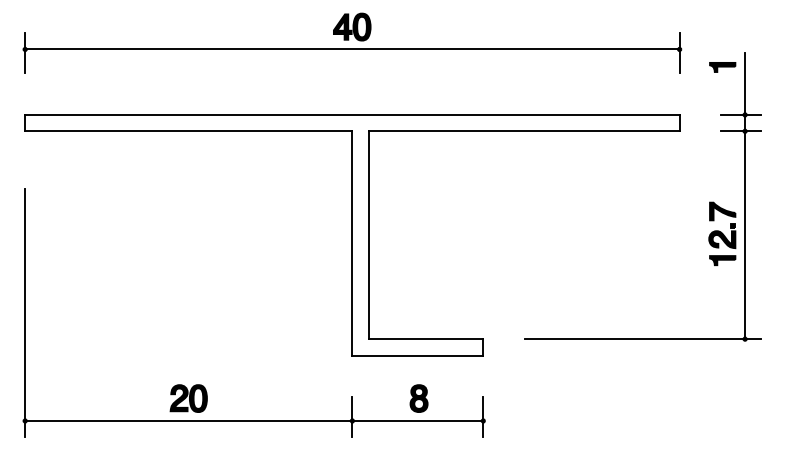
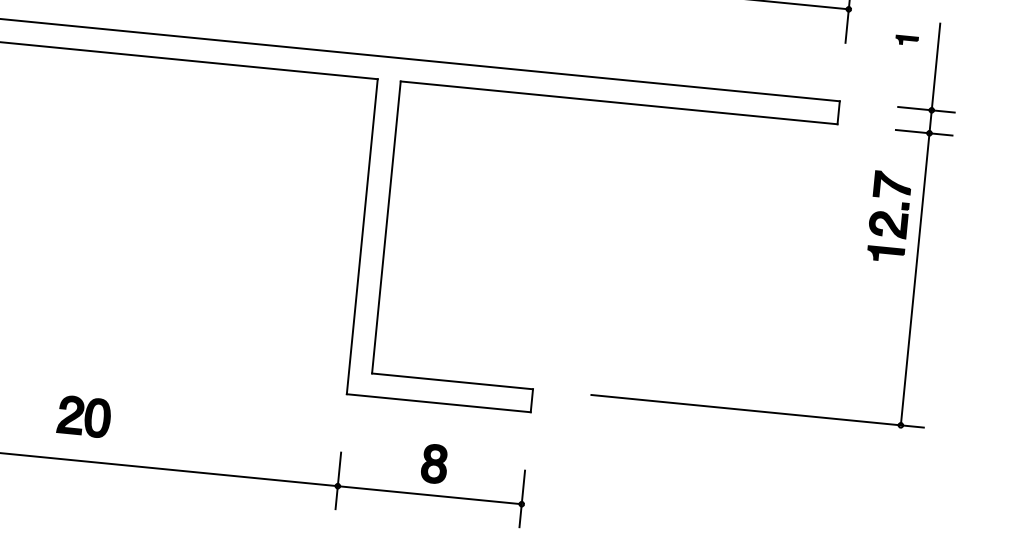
part: (722, 67) -> (906, 40), size x0.6
part: (722, 233) -> (889, 216), moved
part: (188, 398) -> (83, 416), moved

